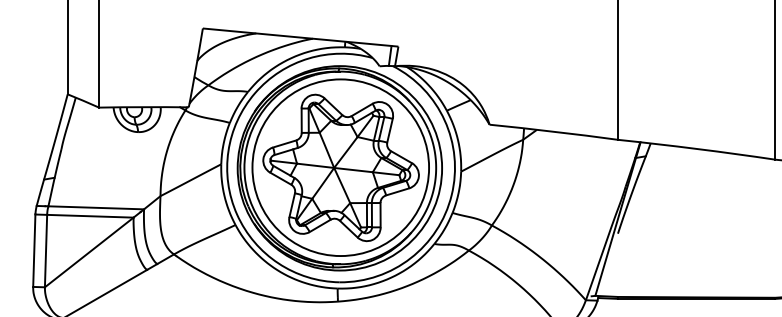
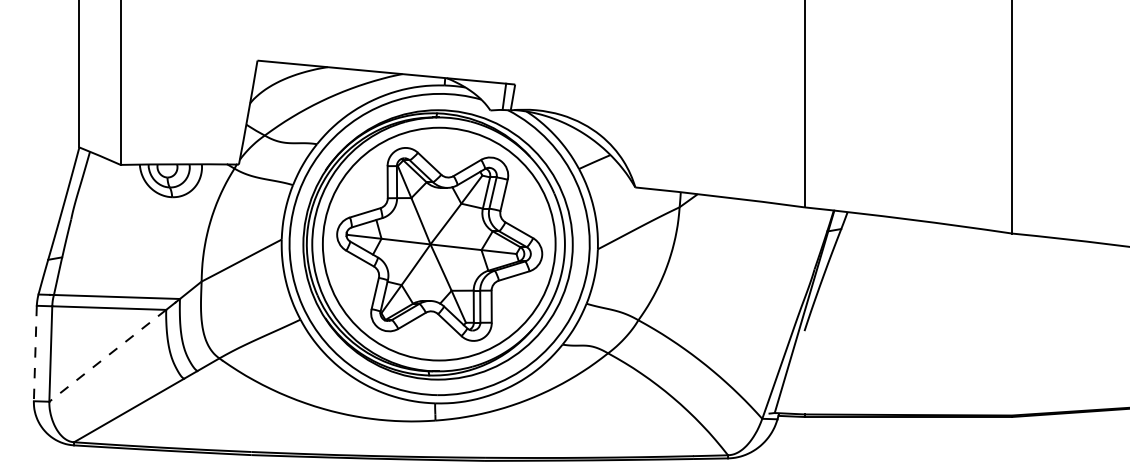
line: (34, 250) -> (35, 353), solid -> dashed
line: (89, 252) -> (107, 356), solid -> dashed

